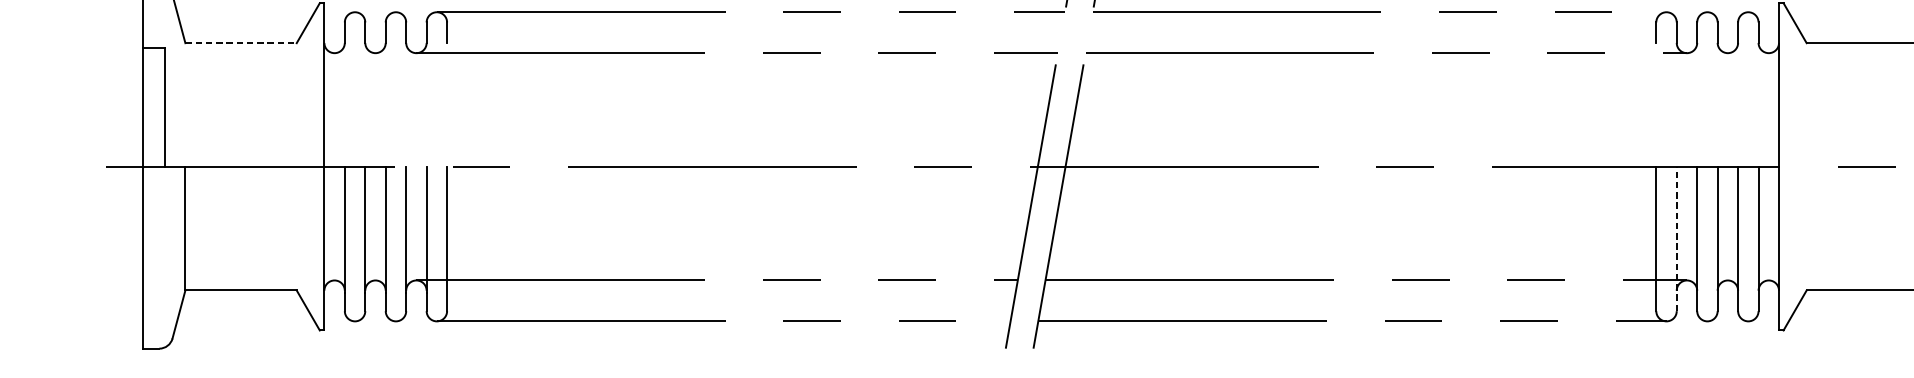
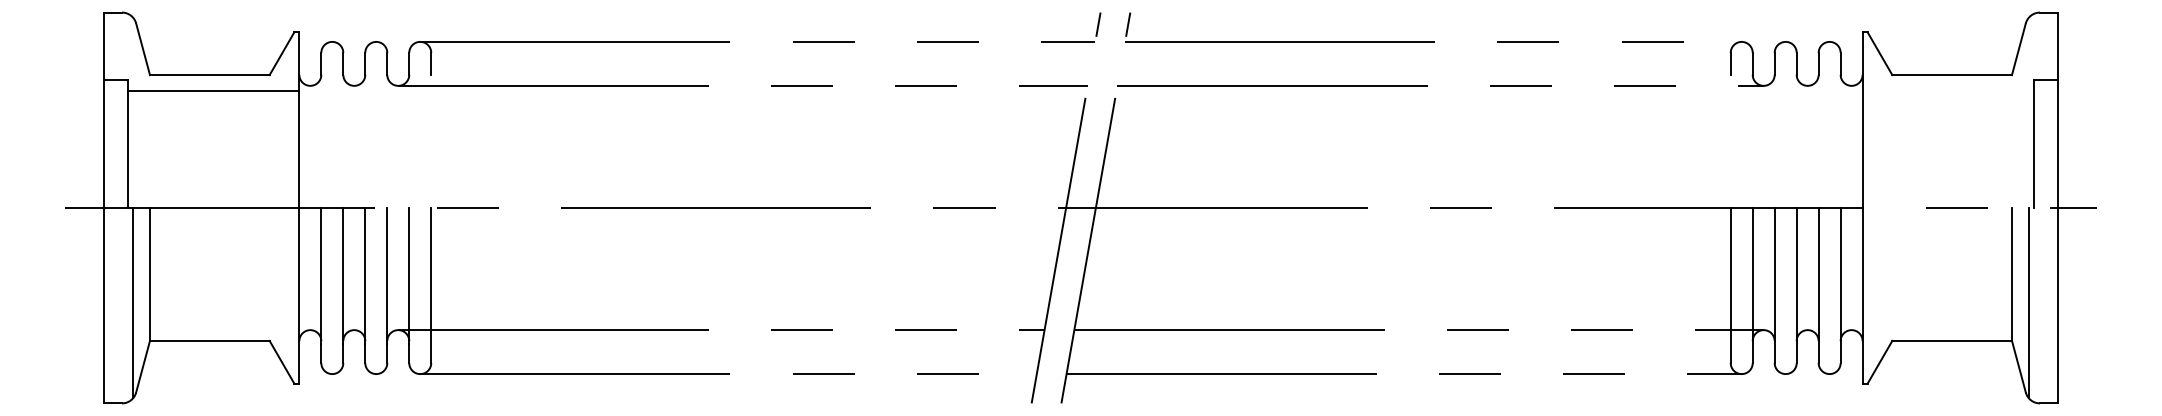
line: (240, 43) -> (209, 75), dashed -> solid
line: (244, 57) -> (213, 90), added
line: (1676, 238) -> (1752, 285), dashed -> solid
line: (170, 255) -> (133, 303), added

